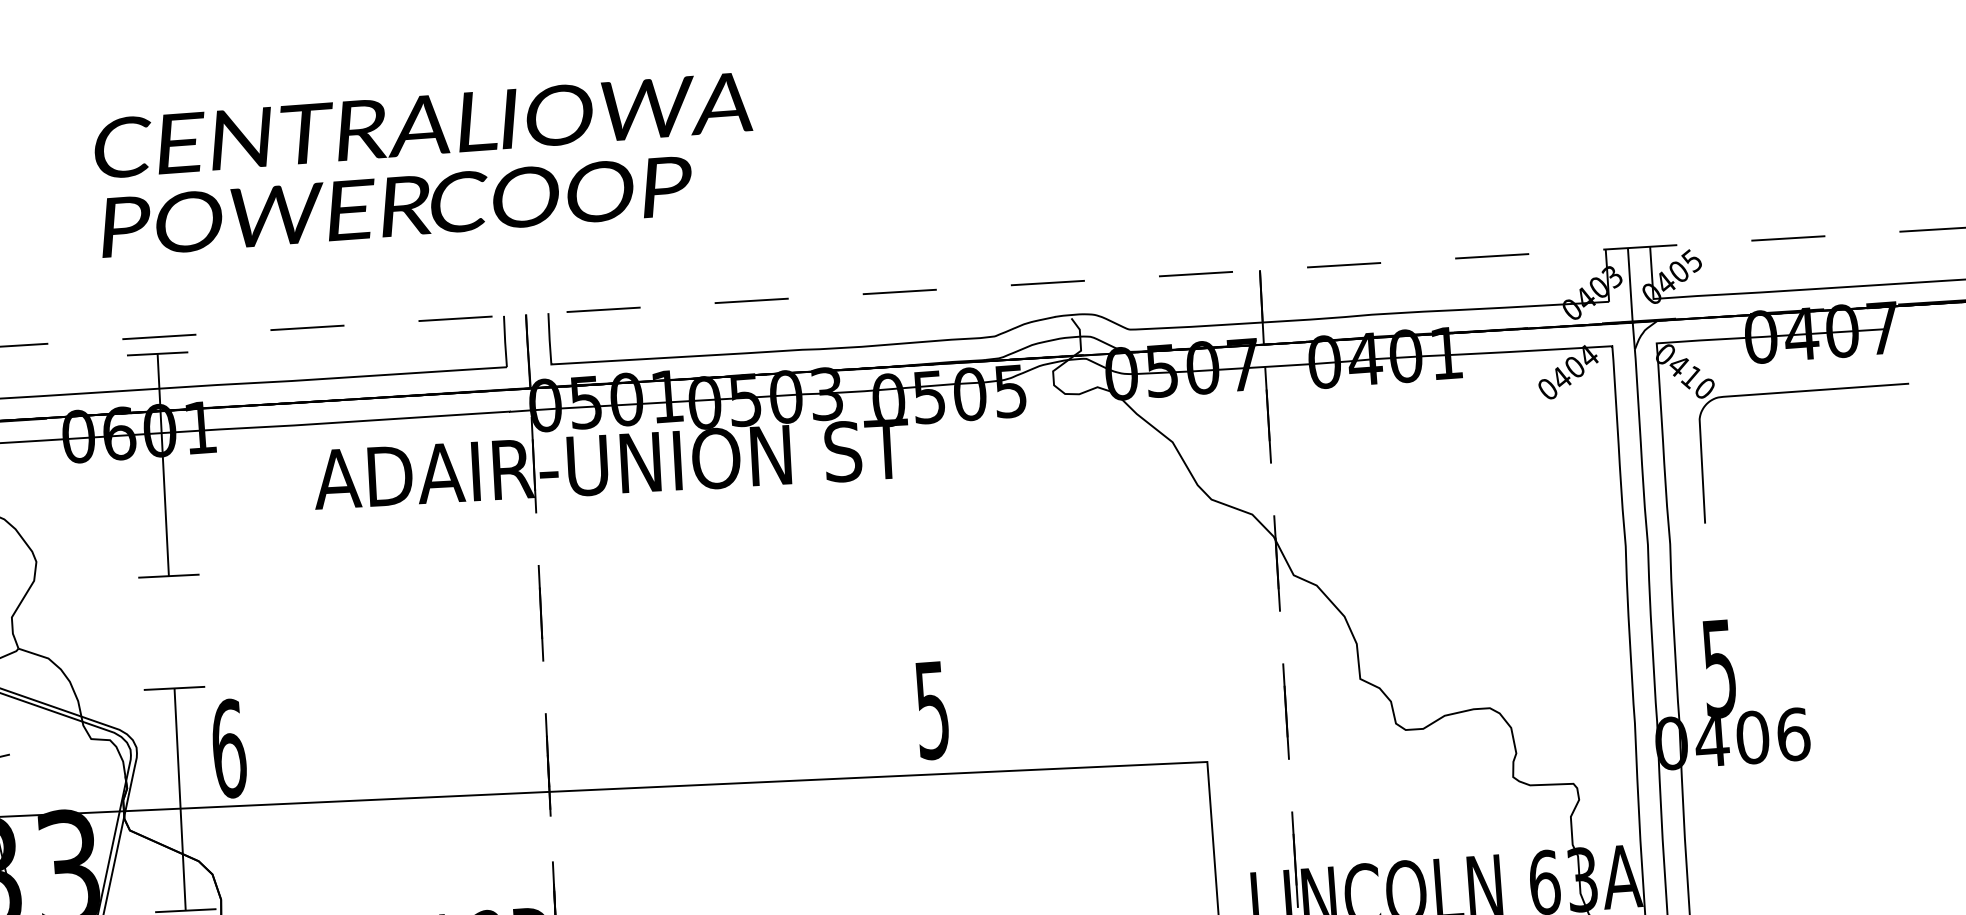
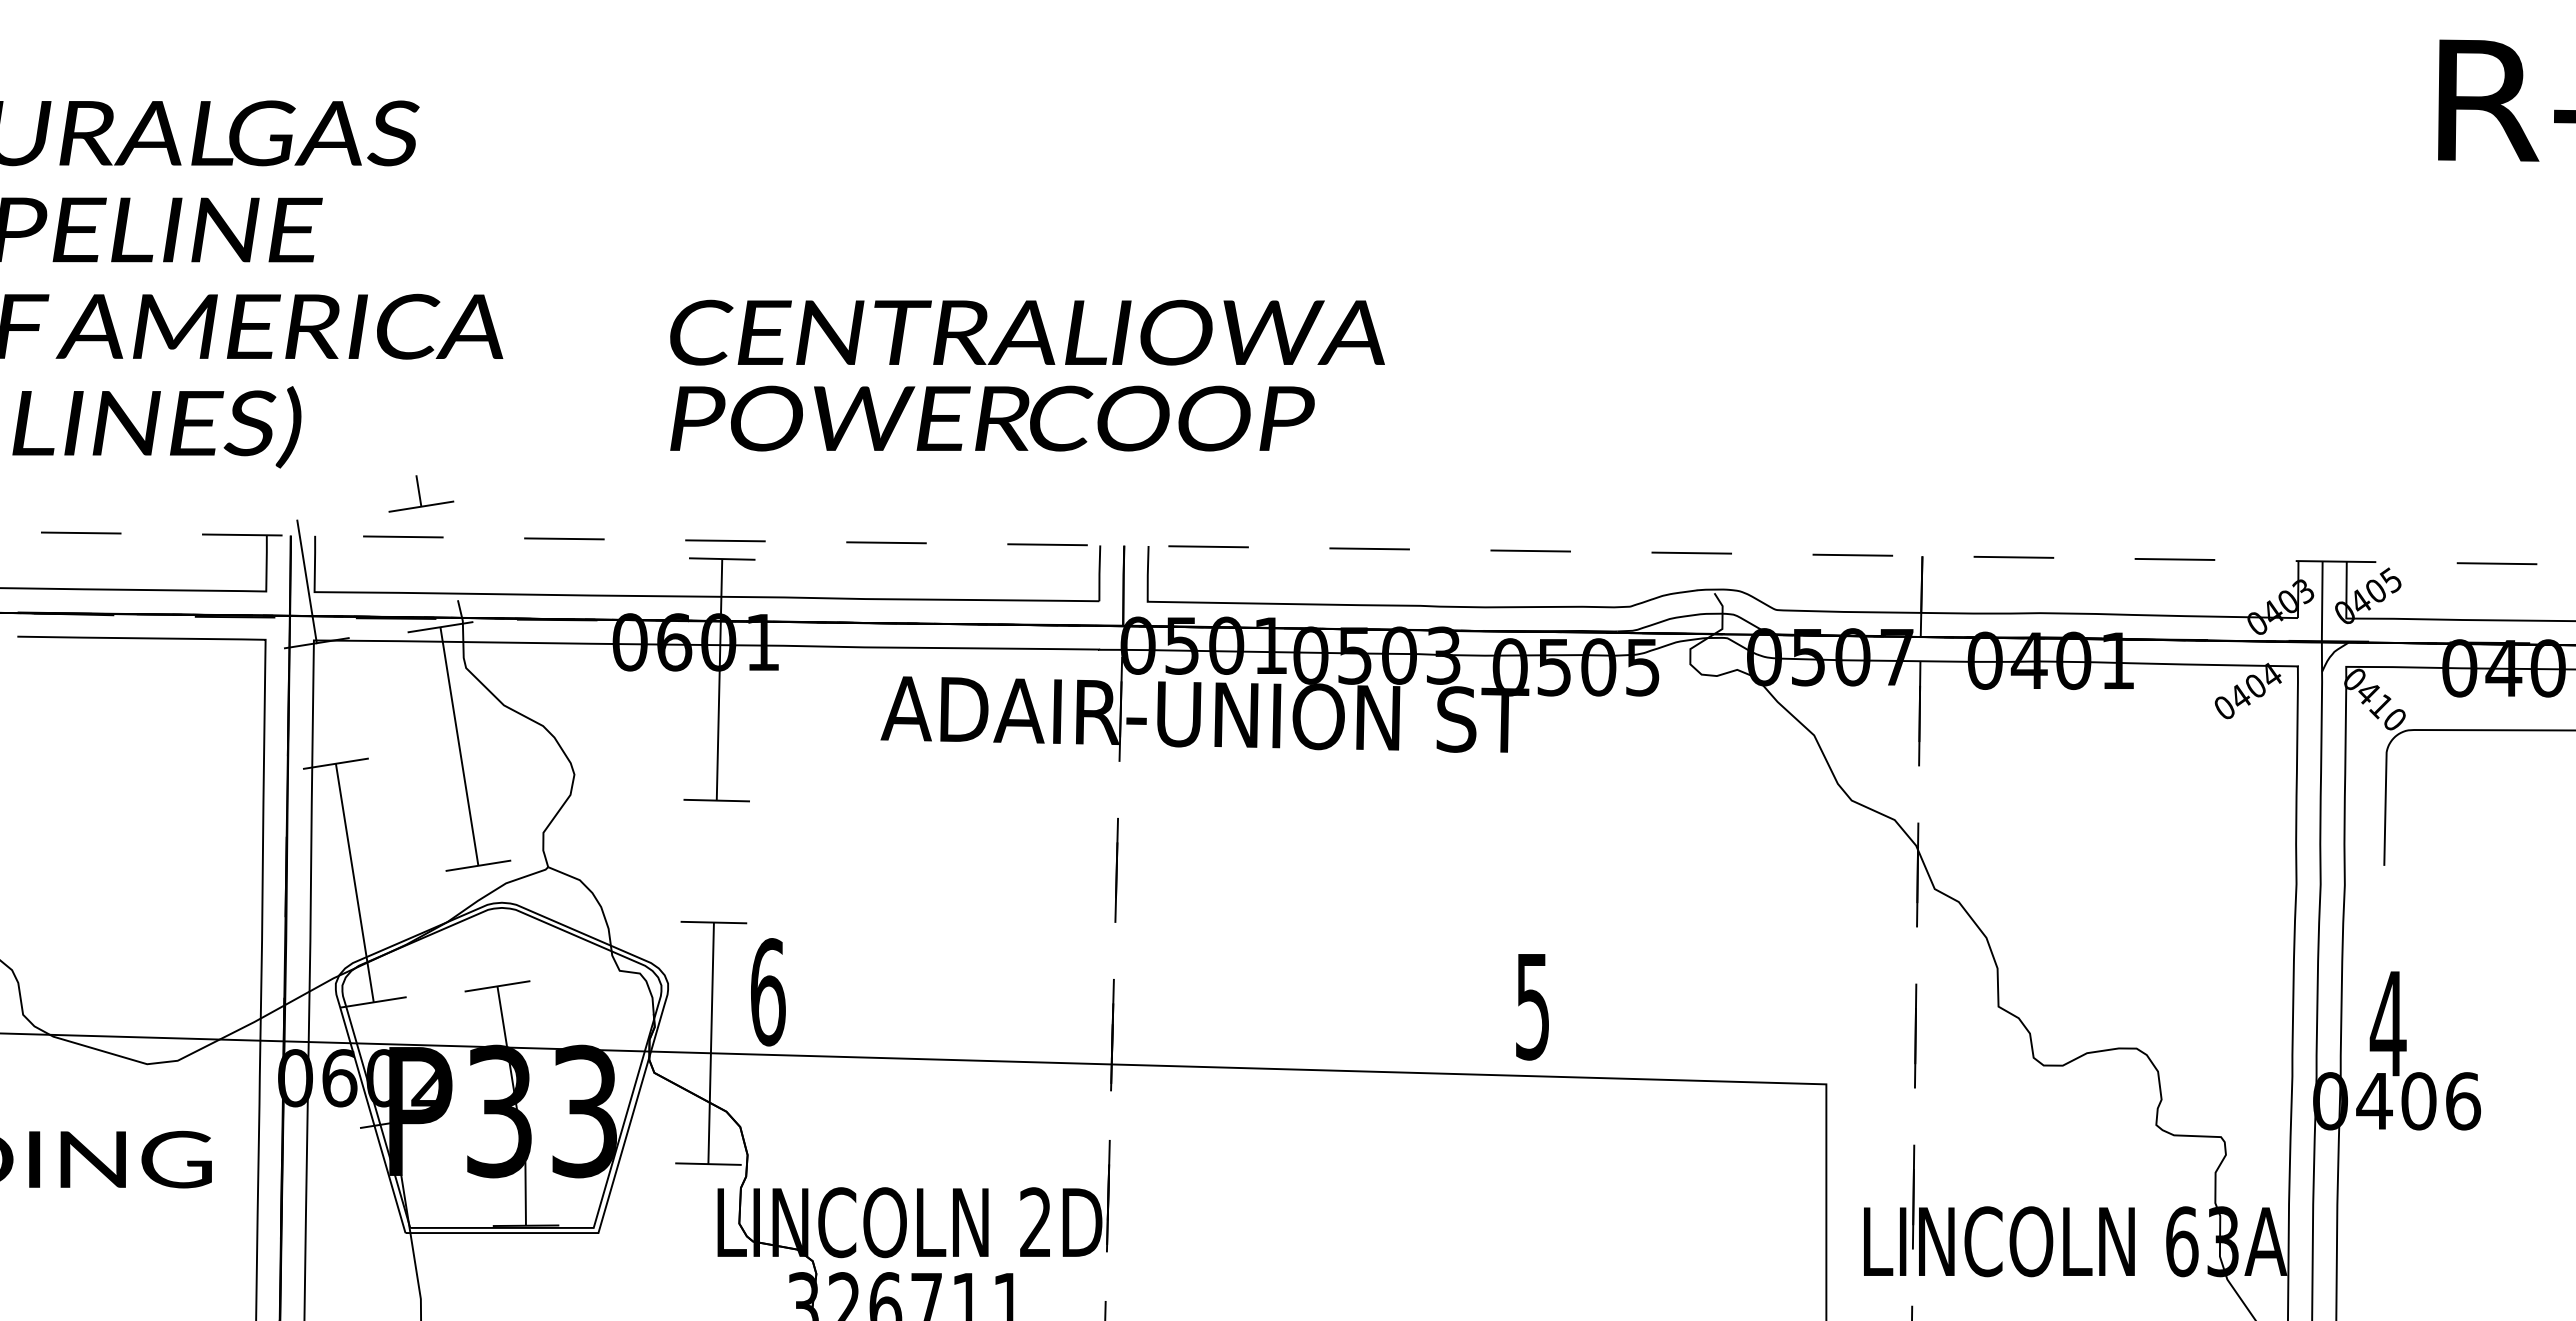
text: (1718, 669) -> (2387, 1024), 5 -> 4

